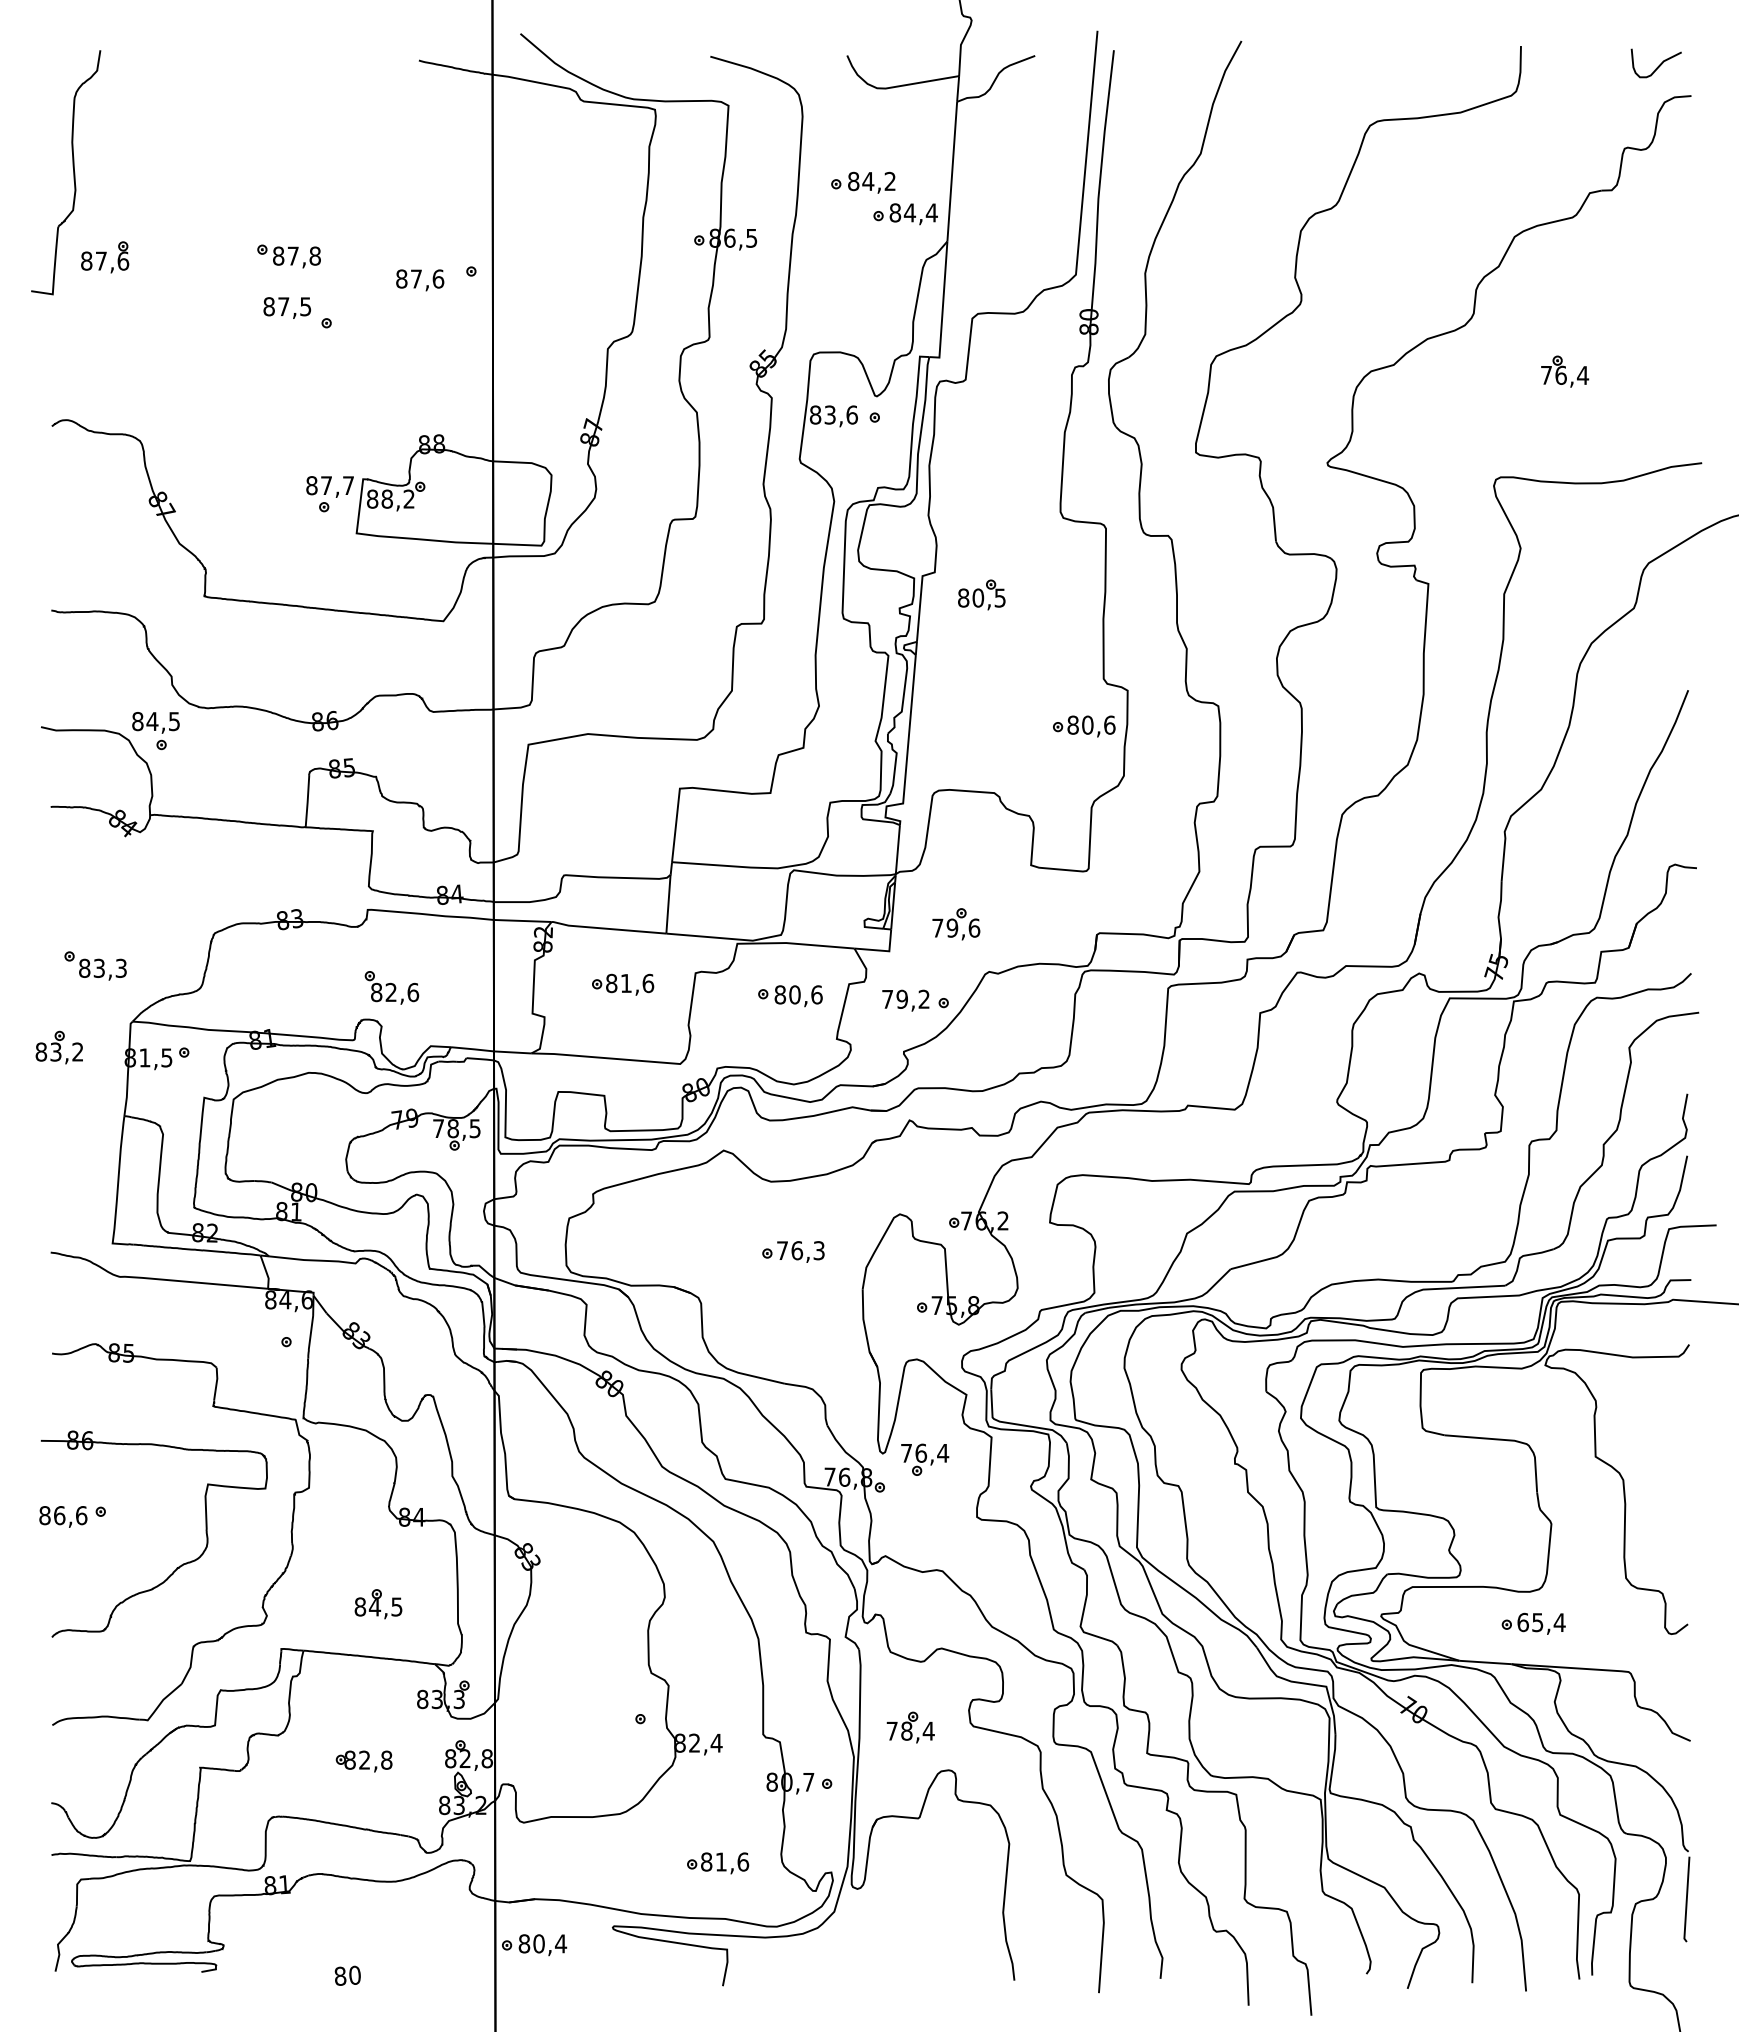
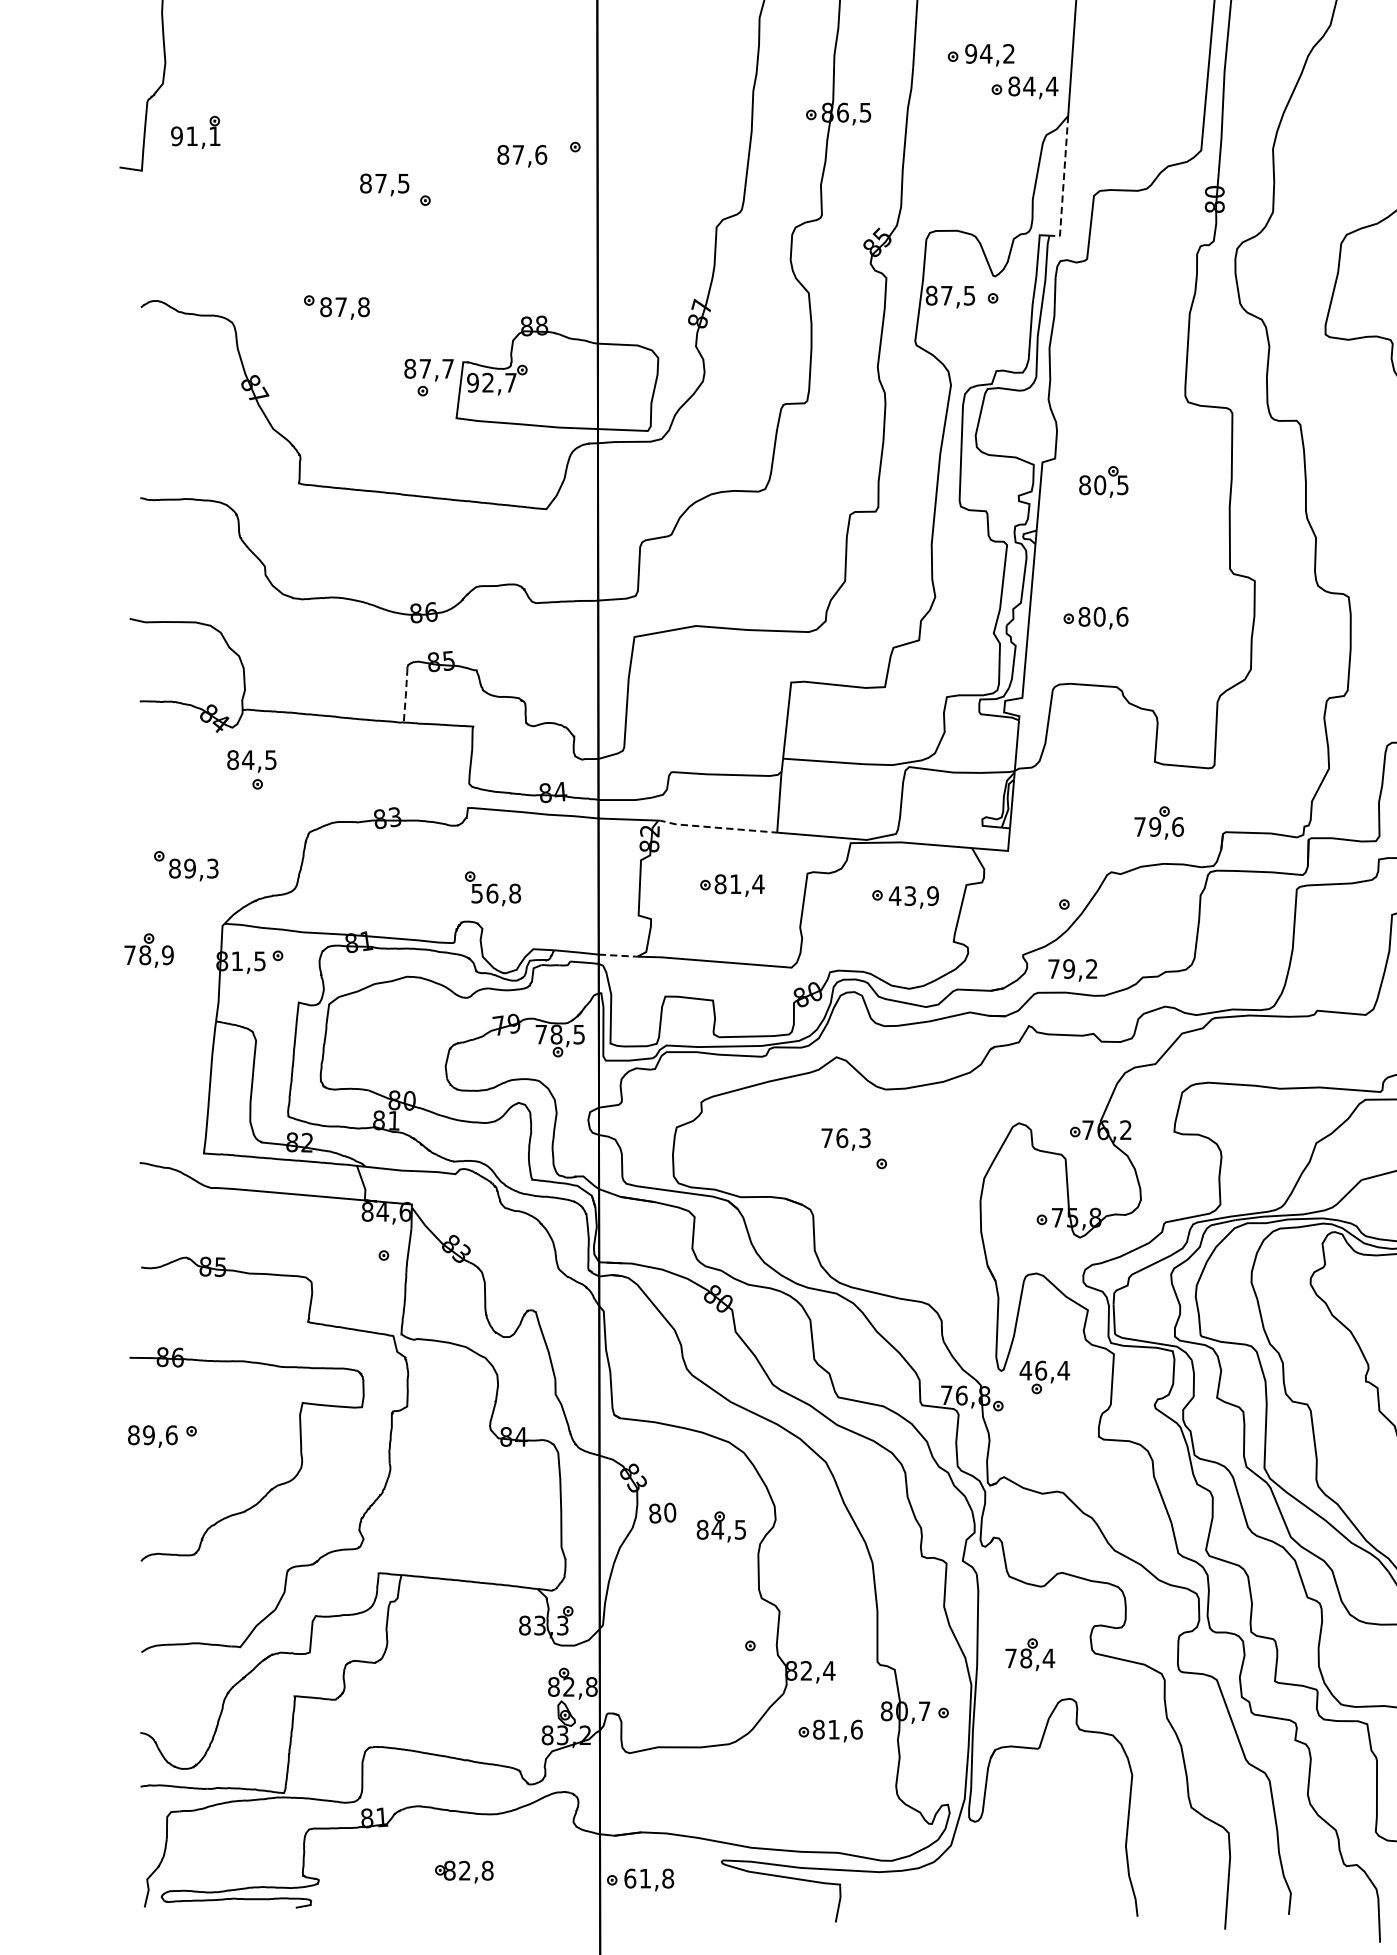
text: (853, 181) -> (970, 53), 84,2 -> 94,2
part: (288, 256) -> (336, 307), moved
text: (105, 260) -> (196, 135), 87,6 -> 91,1
line: (942, 305) -> (1063, 182), solid -> dashed
text: (840, 414) -> (957, 295), 83,6 -> 87,5
text: (390, 498) -> (491, 382), 88,2 -> 92,7
part: (1084, 726) -> (1096, 618), moved
part: (155, 731) -> (251, 770), moved
line: (307, 801) -> (405, 695), solid -> dashed
part: (956, 924) -> (1159, 823), moved
line: (608, 928) -> (717, 827), solid -> dashed
text: (99, 967) -> (190, 867), 83,3 -> 89,3
text: (648, 983) -> (758, 884), 81,6 -> 81,4
text: (395, 992) -> (496, 893), 82,6 -> 56,8
text: (798, 994) -> (914, 895), 80,6 -> 43,9
text: (905, 1000) -> (1072, 970), moved
text: (59, 1051) -> (148, 954), 83,2 -> 78,9
line: (513, 1052) -> (618, 955), solid -> dashed
text: (800, 1251) -> (845, 1139), moved
text: (906, 1453) -> (1025, 1370), 76,4 -> 46,4
text: (59, 1515) -> (148, 1435), 86,6 -> 89,6
part: (378, 1604) -> (721, 1527), moved
part: (363, 1761) -> (463, 1872), moved
part: (718, 1863) -> (831, 1731), moved
text: (542, 1943) -> (648, 1878), 80,4 -> 61,8
text: (347, 1975) -> (662, 1512), moved

